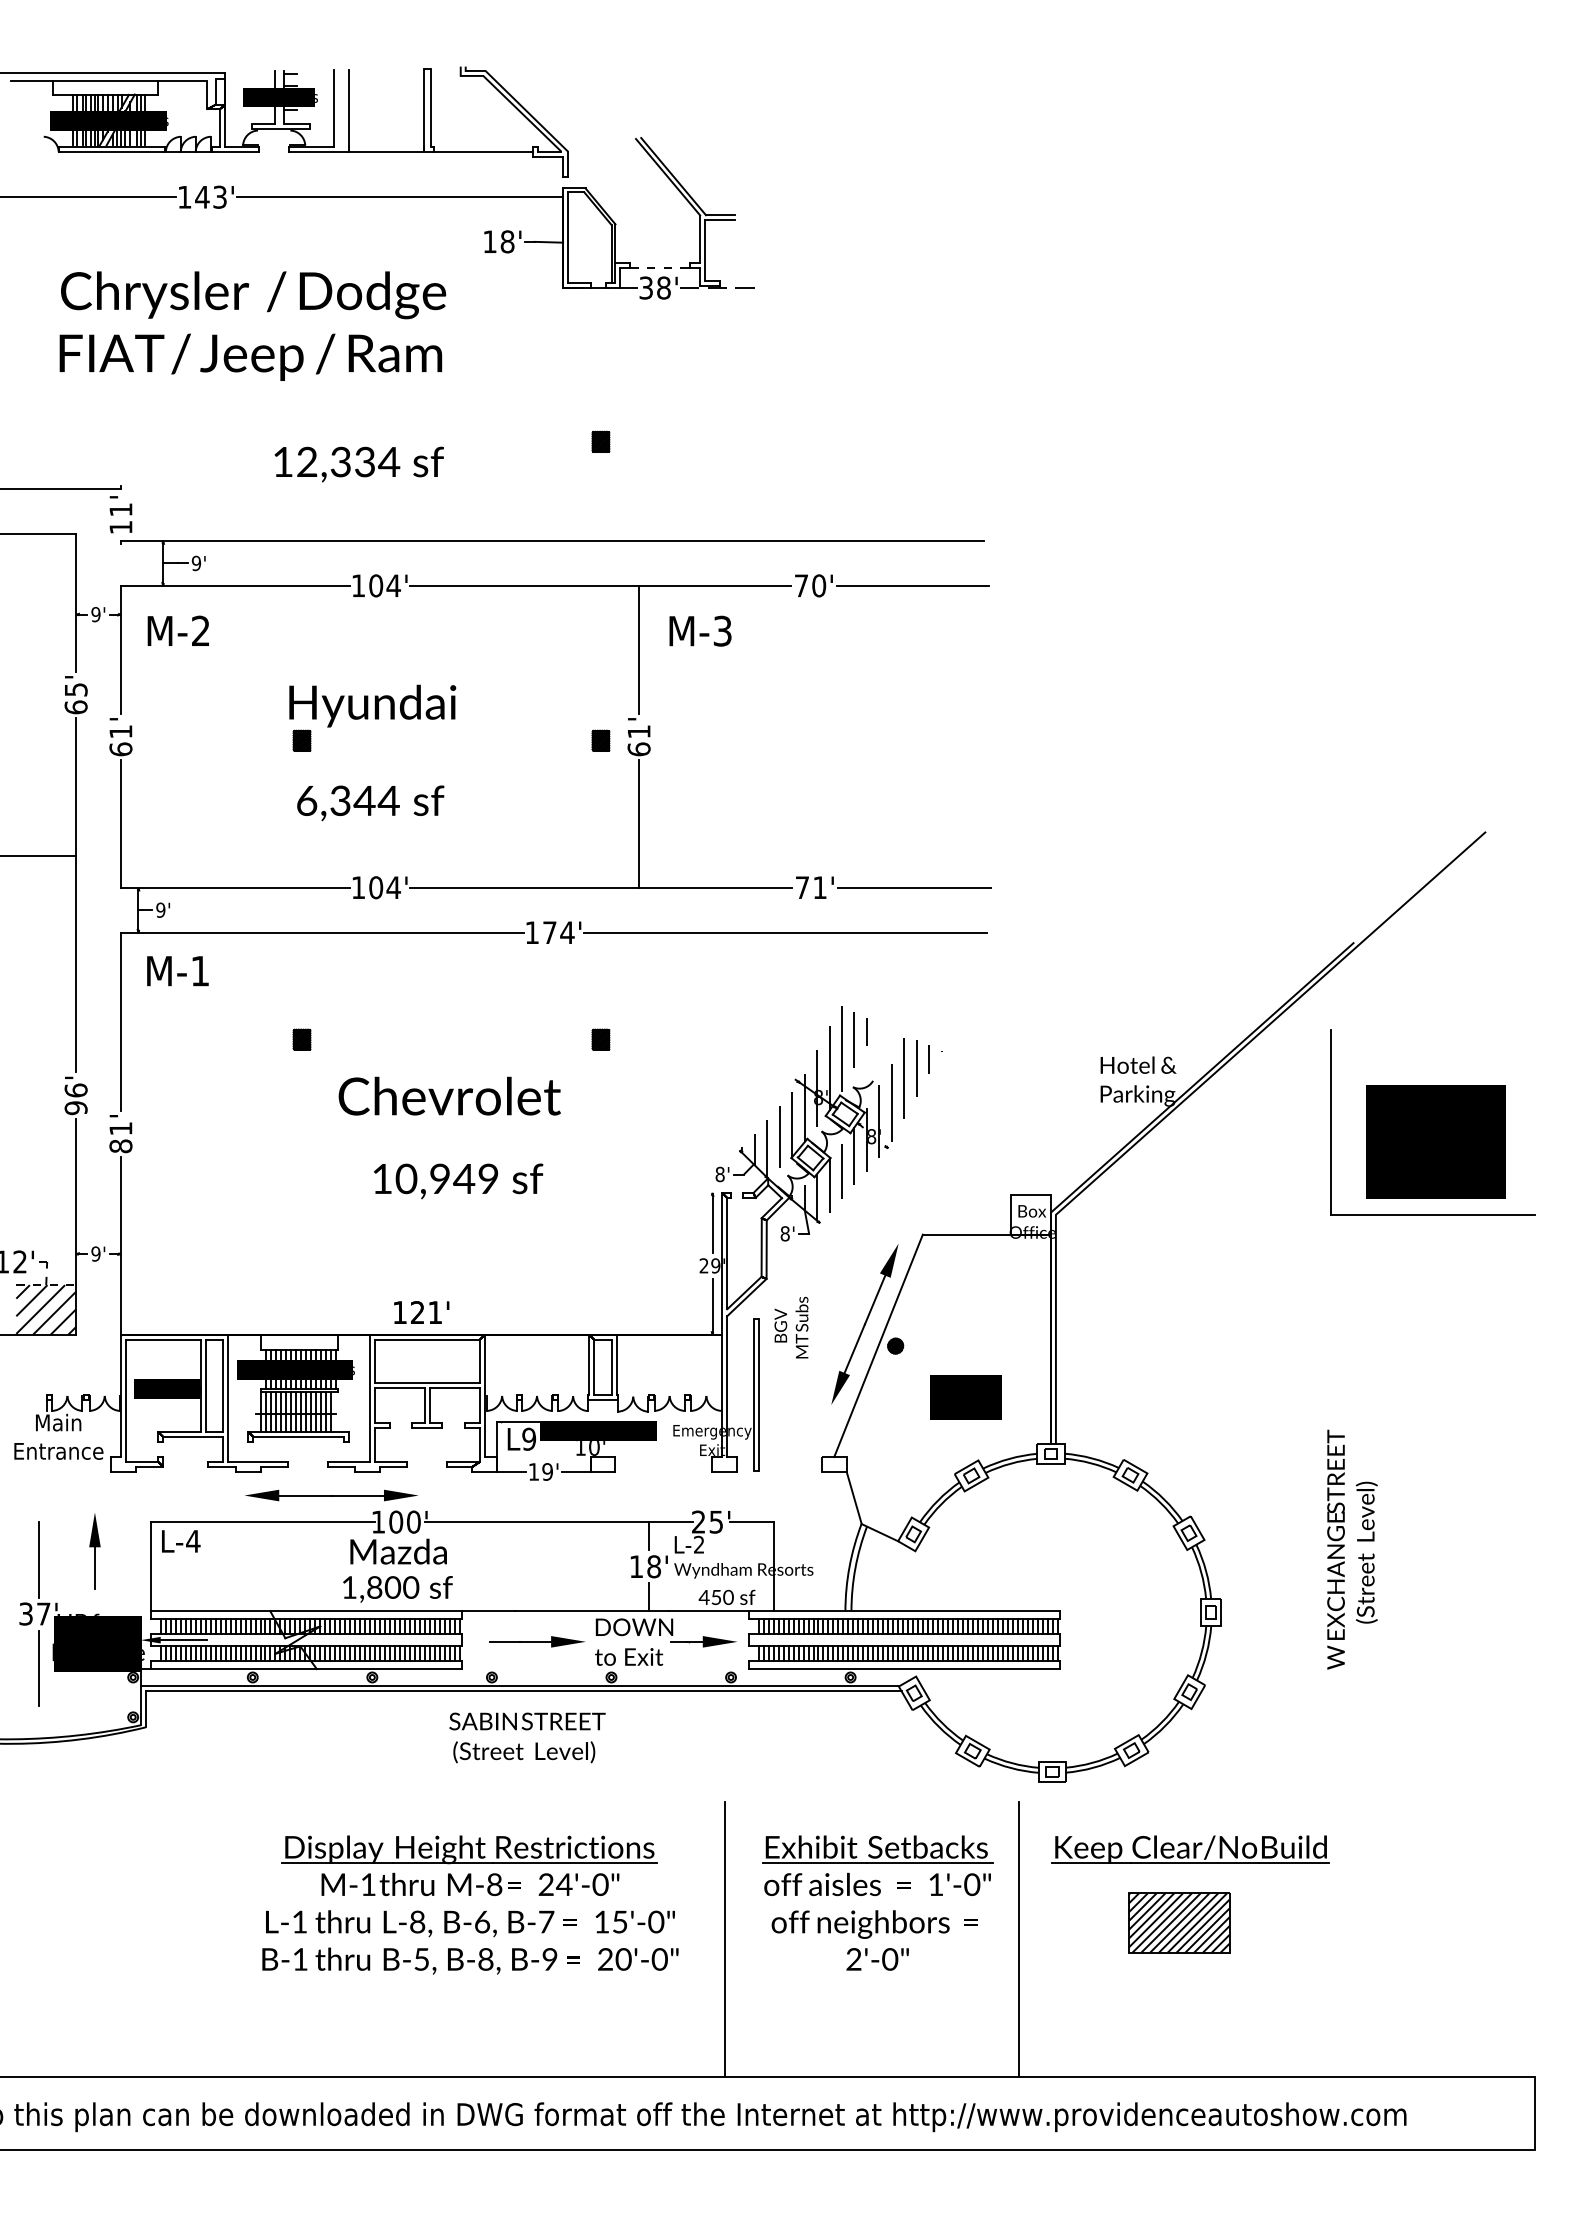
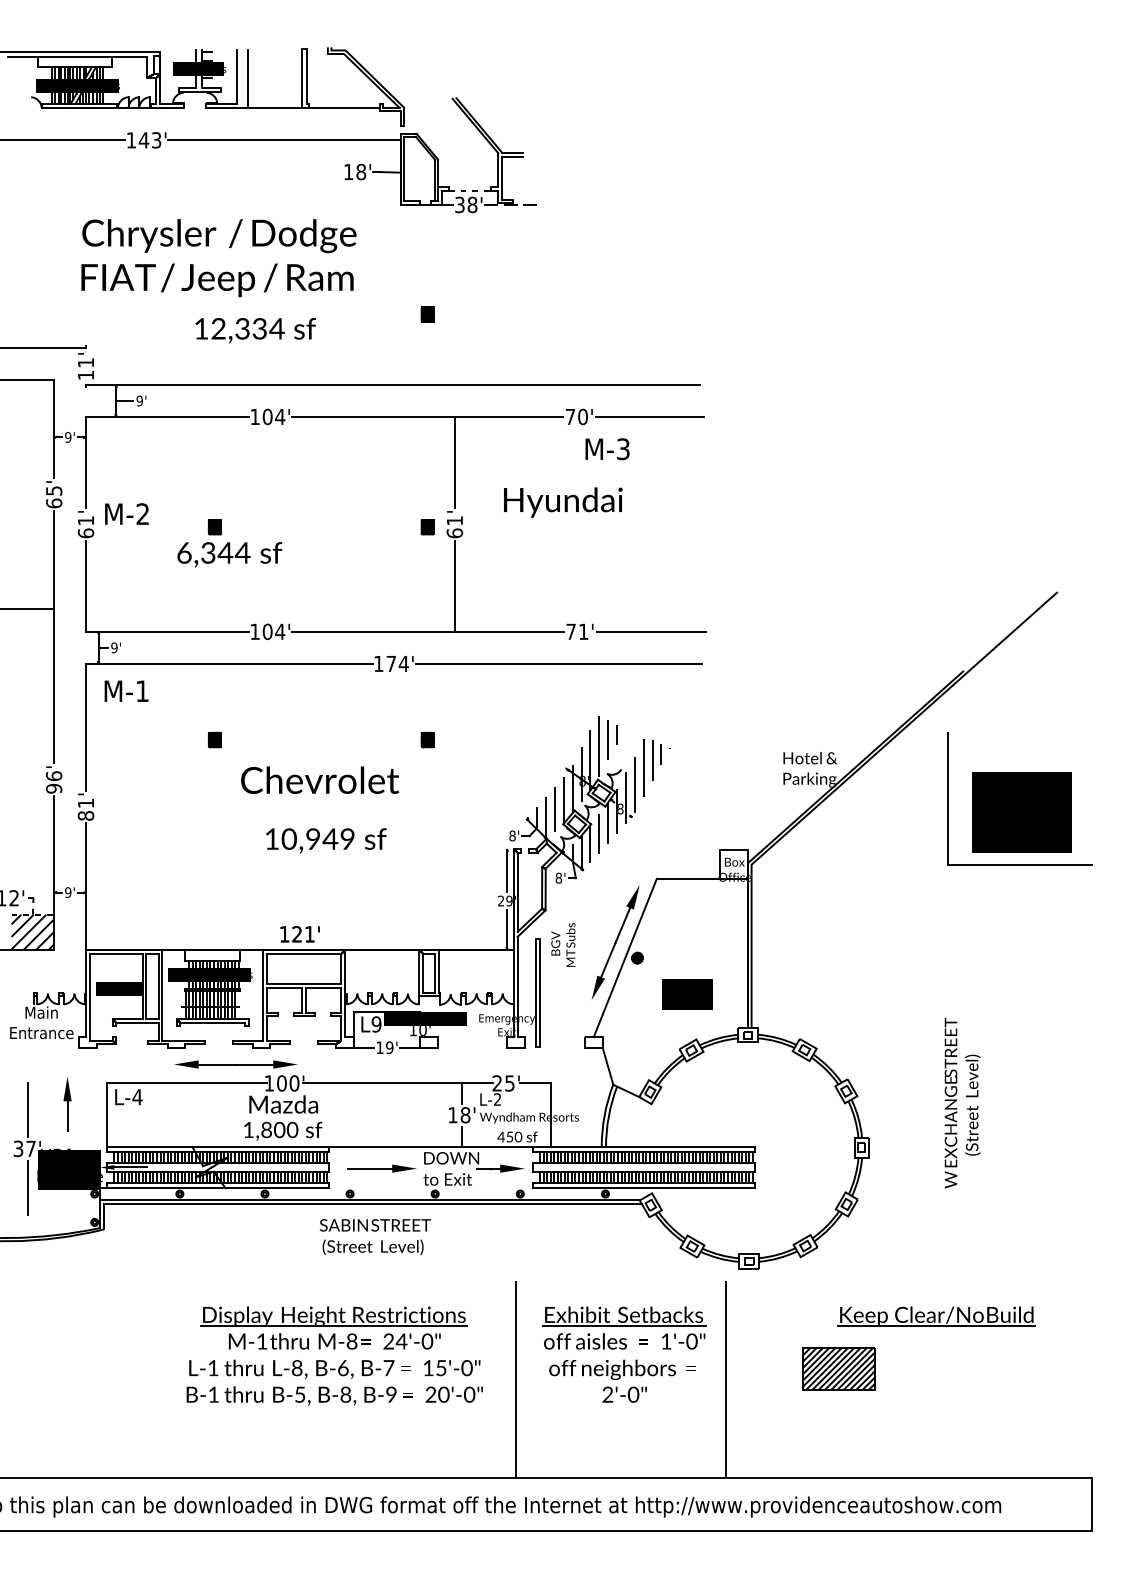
text: (252, 326) -> (218, 258), moved
text: (177, 630) -> (126, 513), moved
text: (700, 631) -> (607, 449), moved
text: (373, 706) -> (563, 502), moved
text: (370, 802) -> (229, 554), moved
part: (1190, 1849) -> (936, 1316), moved

